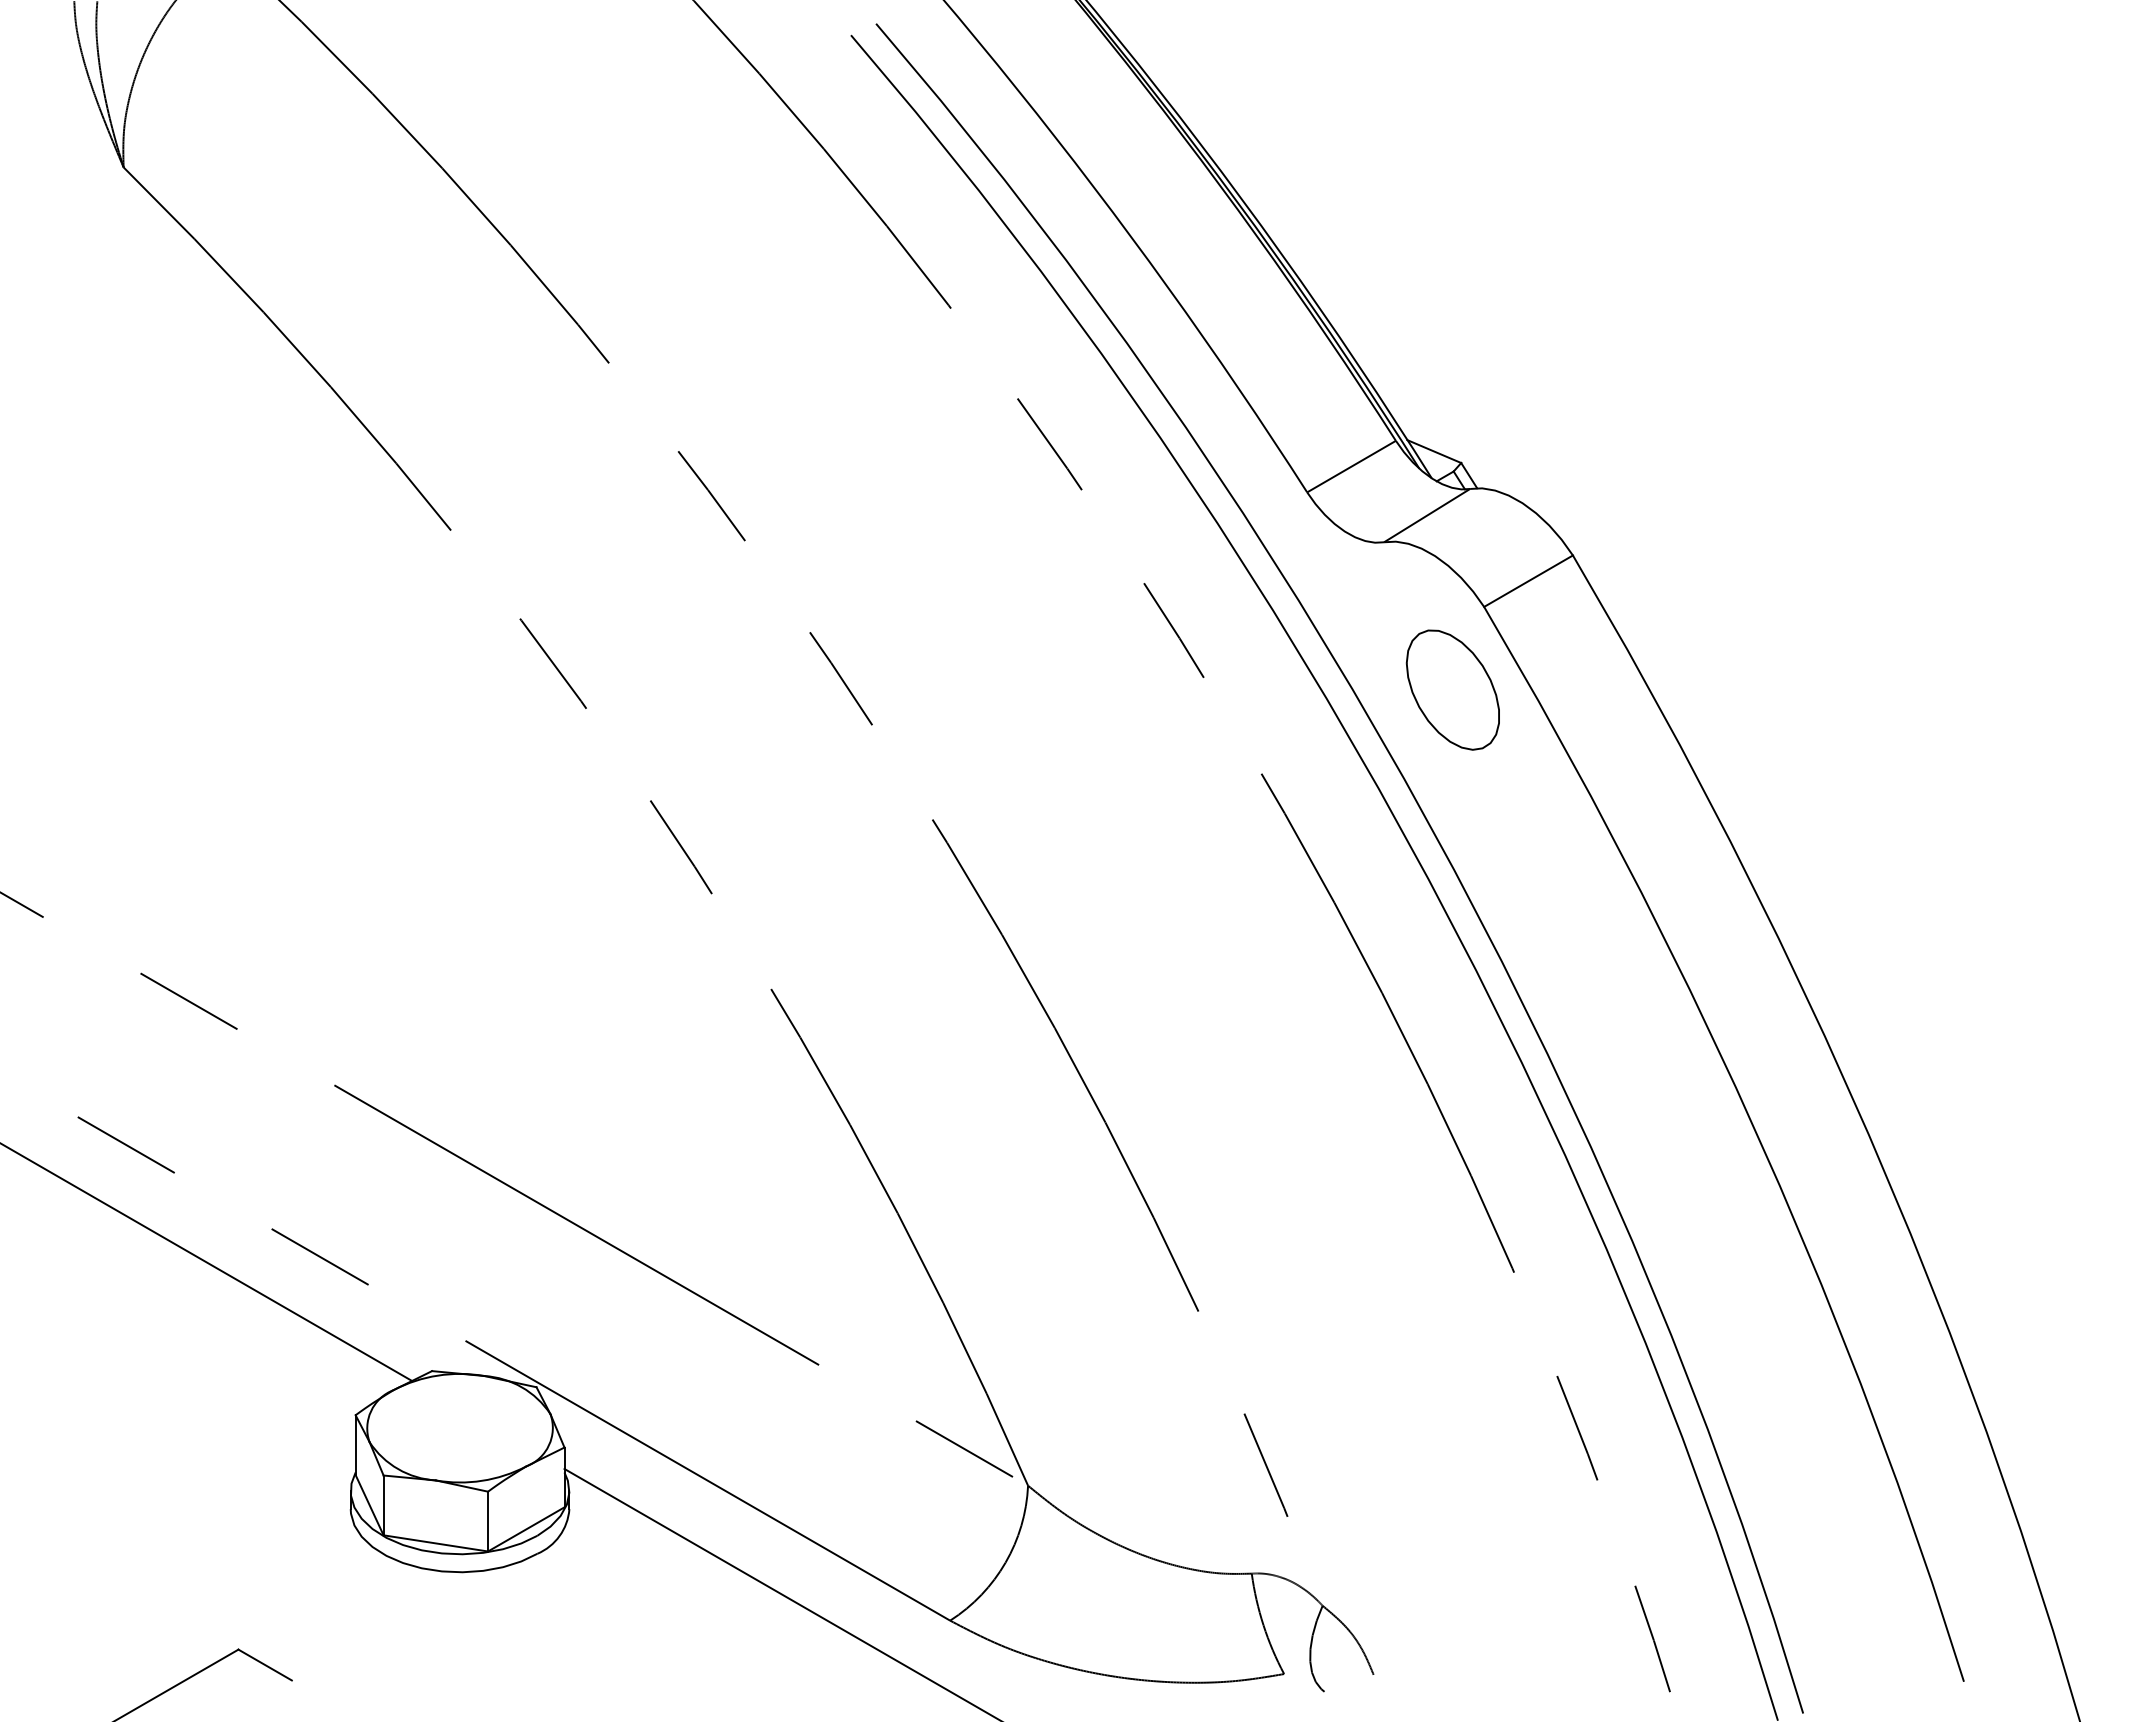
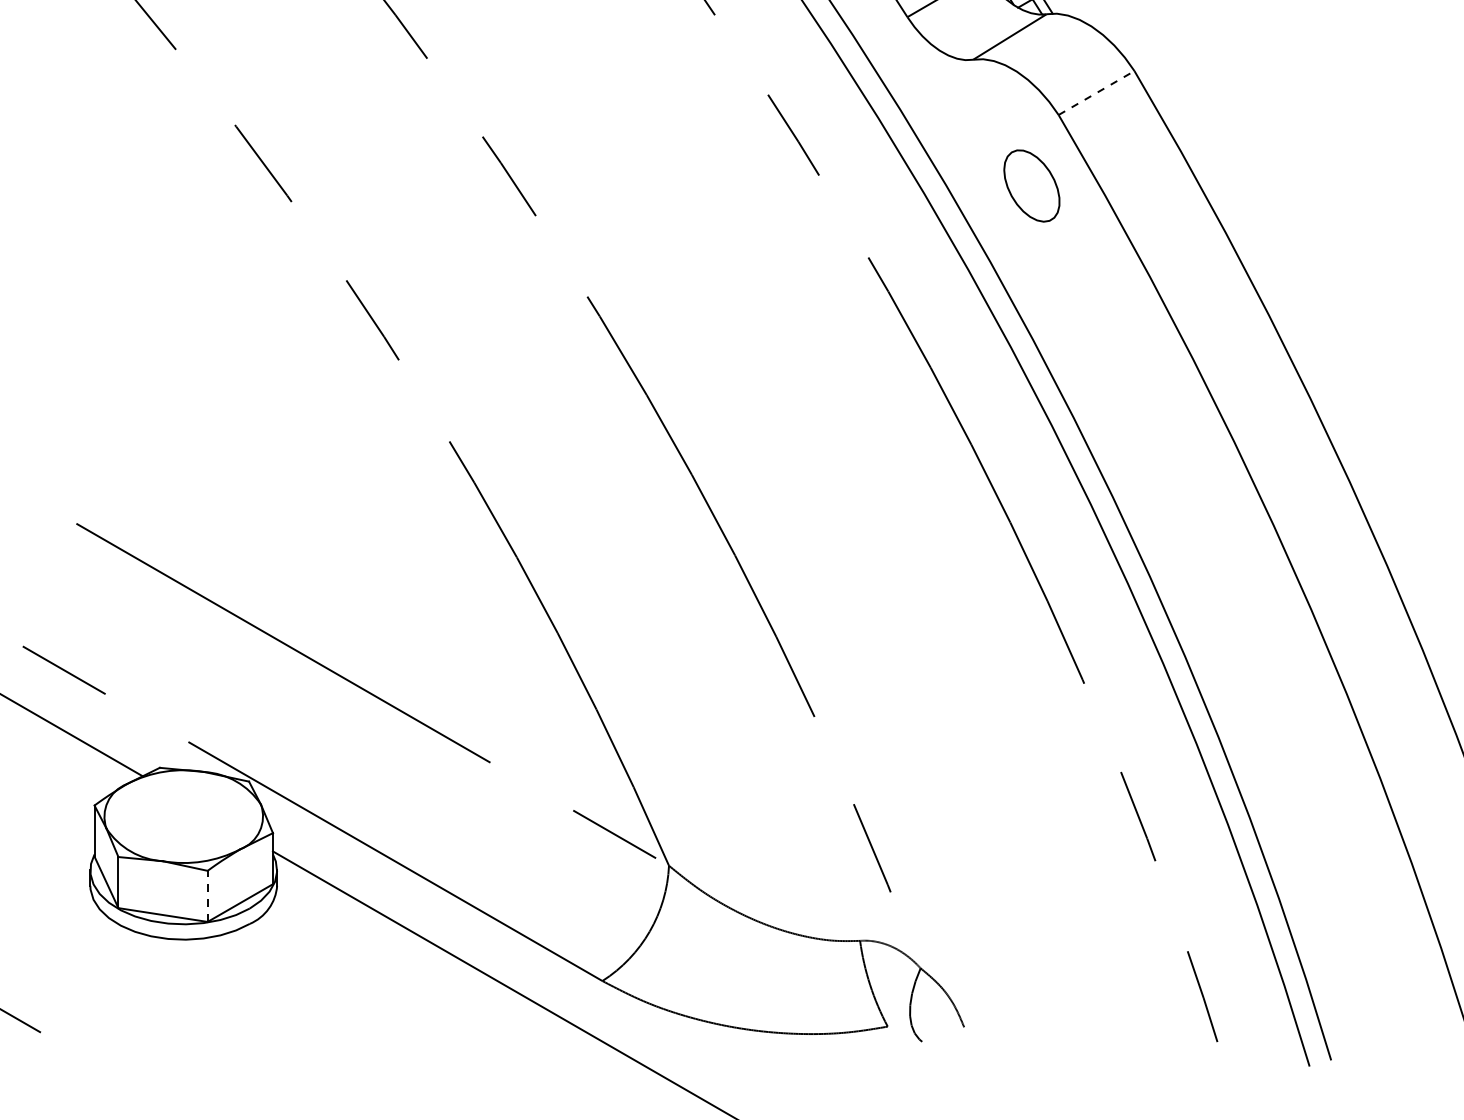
line: (1528, 580) -> (1096, 92), solid -> dashed
part: (1452, 689) -> (1031, 185), size x0.7
line: (488, 1521) -> (208, 896), solid -> dashed

